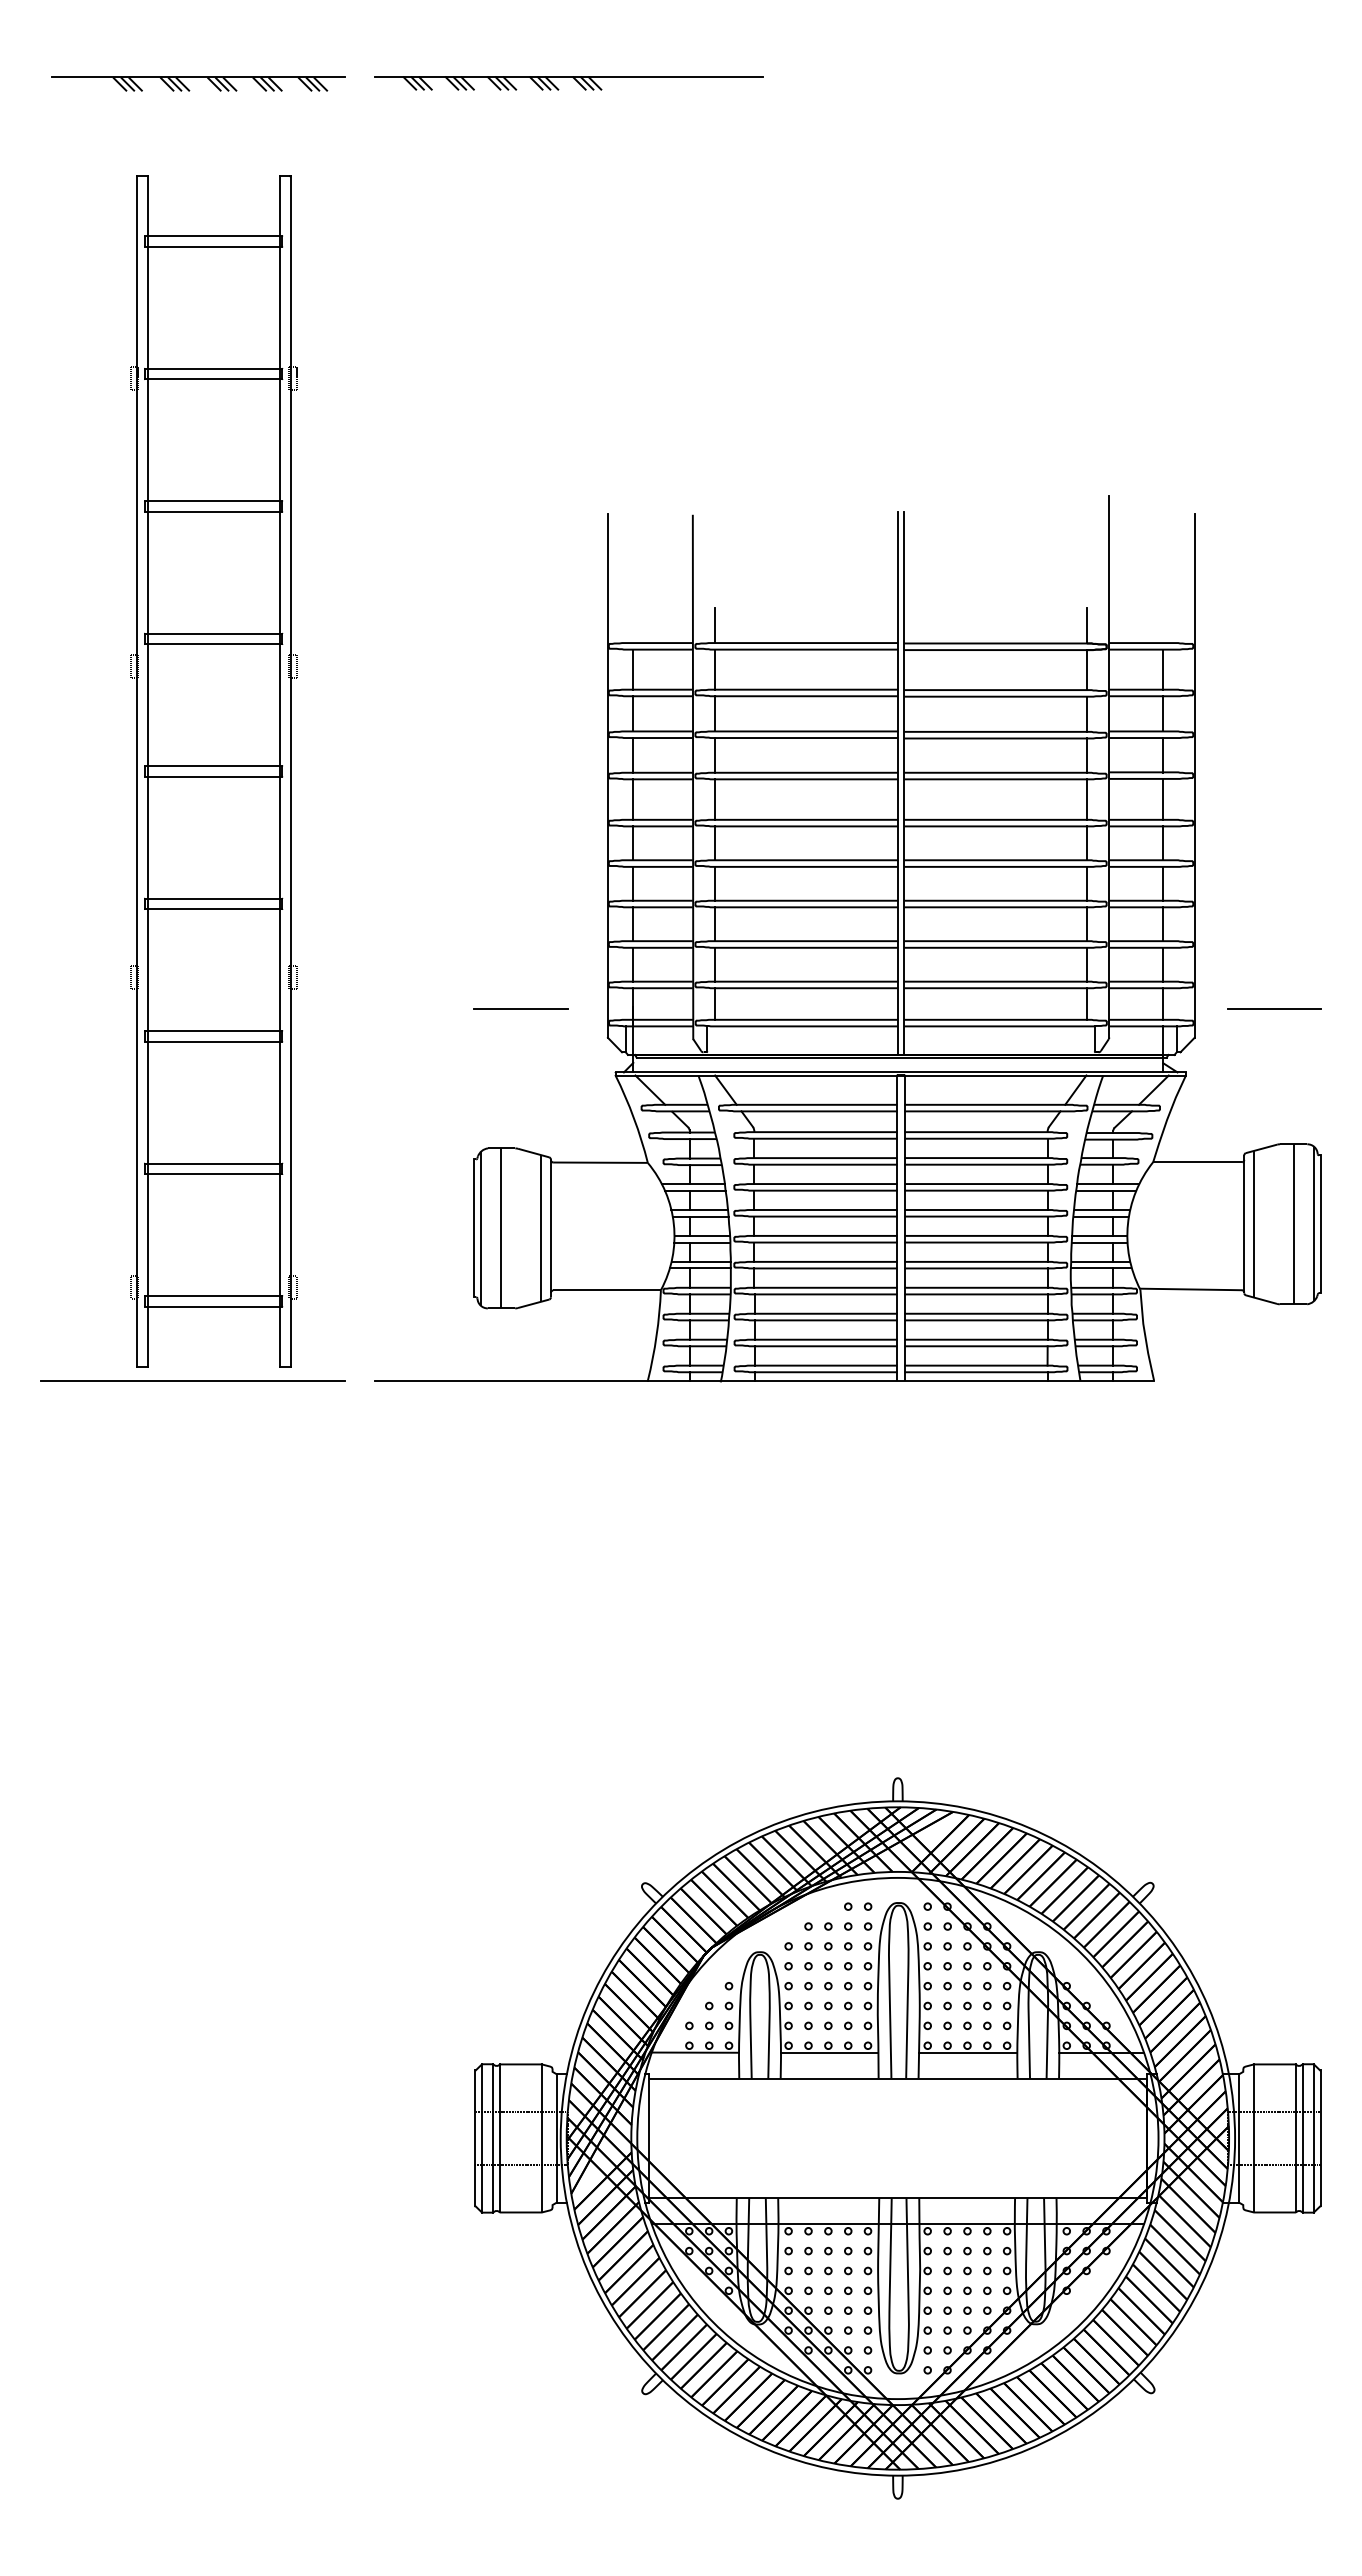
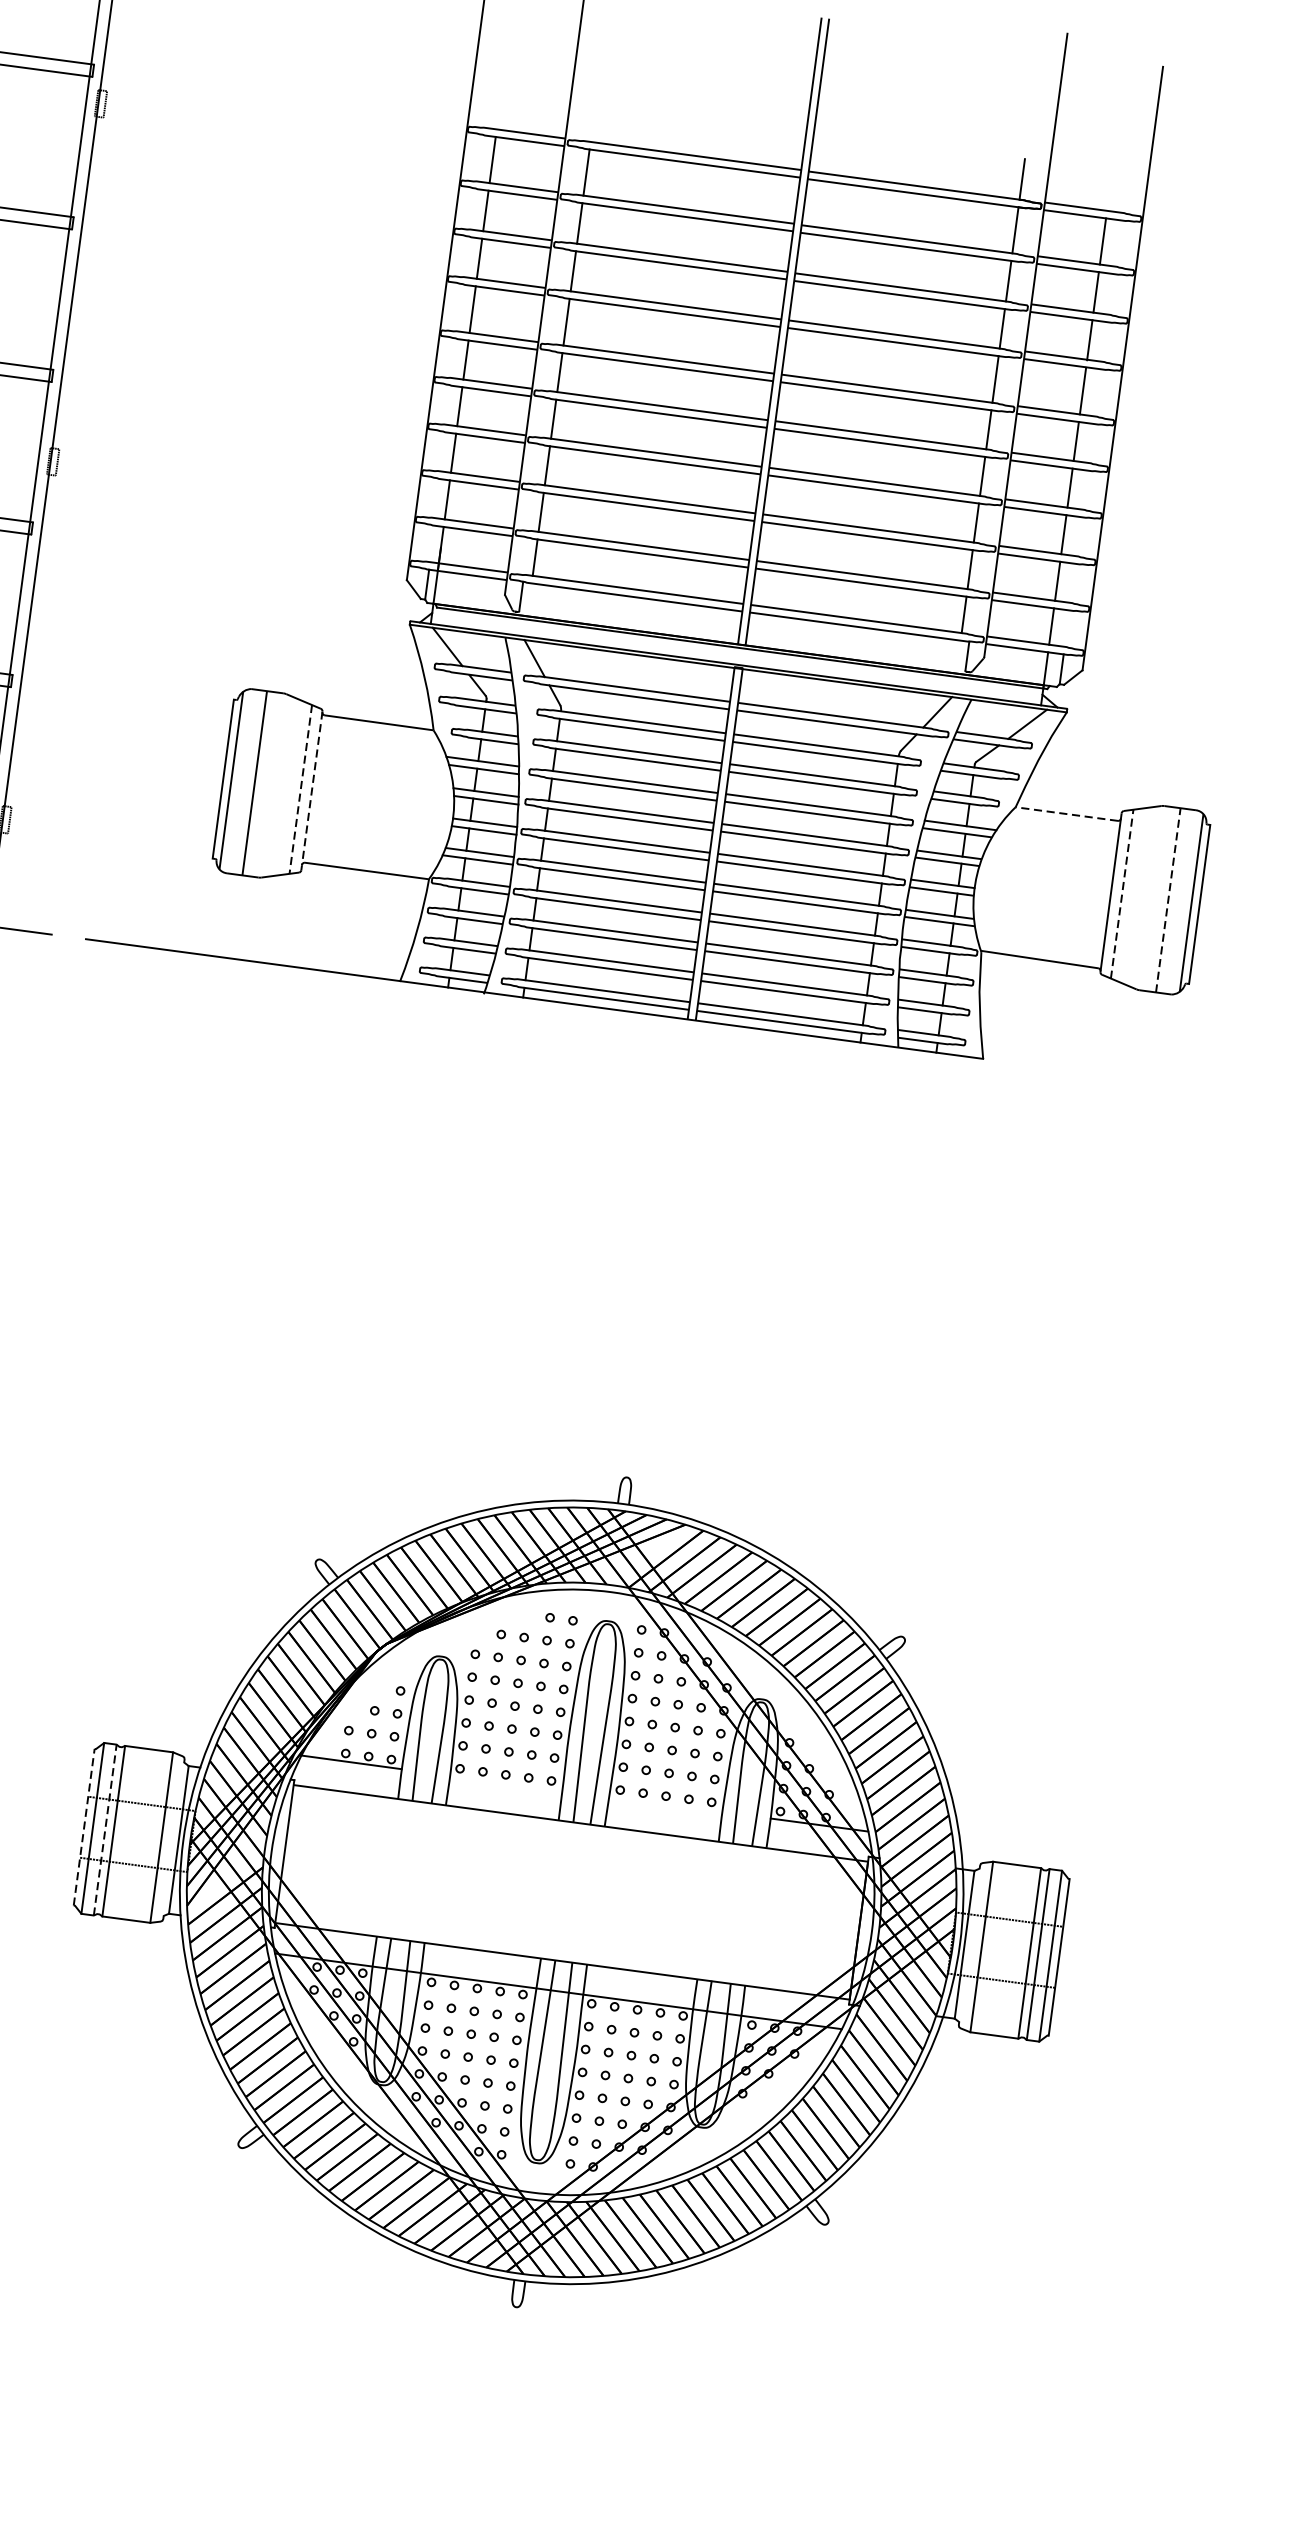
line: (714, 625) -> (592, 121), removed
line: (520, 1008) -> (310, 532), removed
line: (1274, 1009) -> (1178, 649), removed
line: (1197, 1162) -> (1066, 814), solid -> dashed
line: (1253, 1223) -> (1121, 893), solid -> dashed
line: (1293, 1224) -> (1167, 900), solid -> dashed
line: (541, 1228) -> (301, 789), solid -> dashed
line: (550, 1228) -> (311, 790), solid -> dashed
line: (829, 2052) -> (506, 1782), removed
line: (968, 2052) -> (666, 1804), removed
line: (492, 2137) -> (104, 1828), solid -> dashed
line: (474, 2138) -> (84, 1827), solid -> dashed

